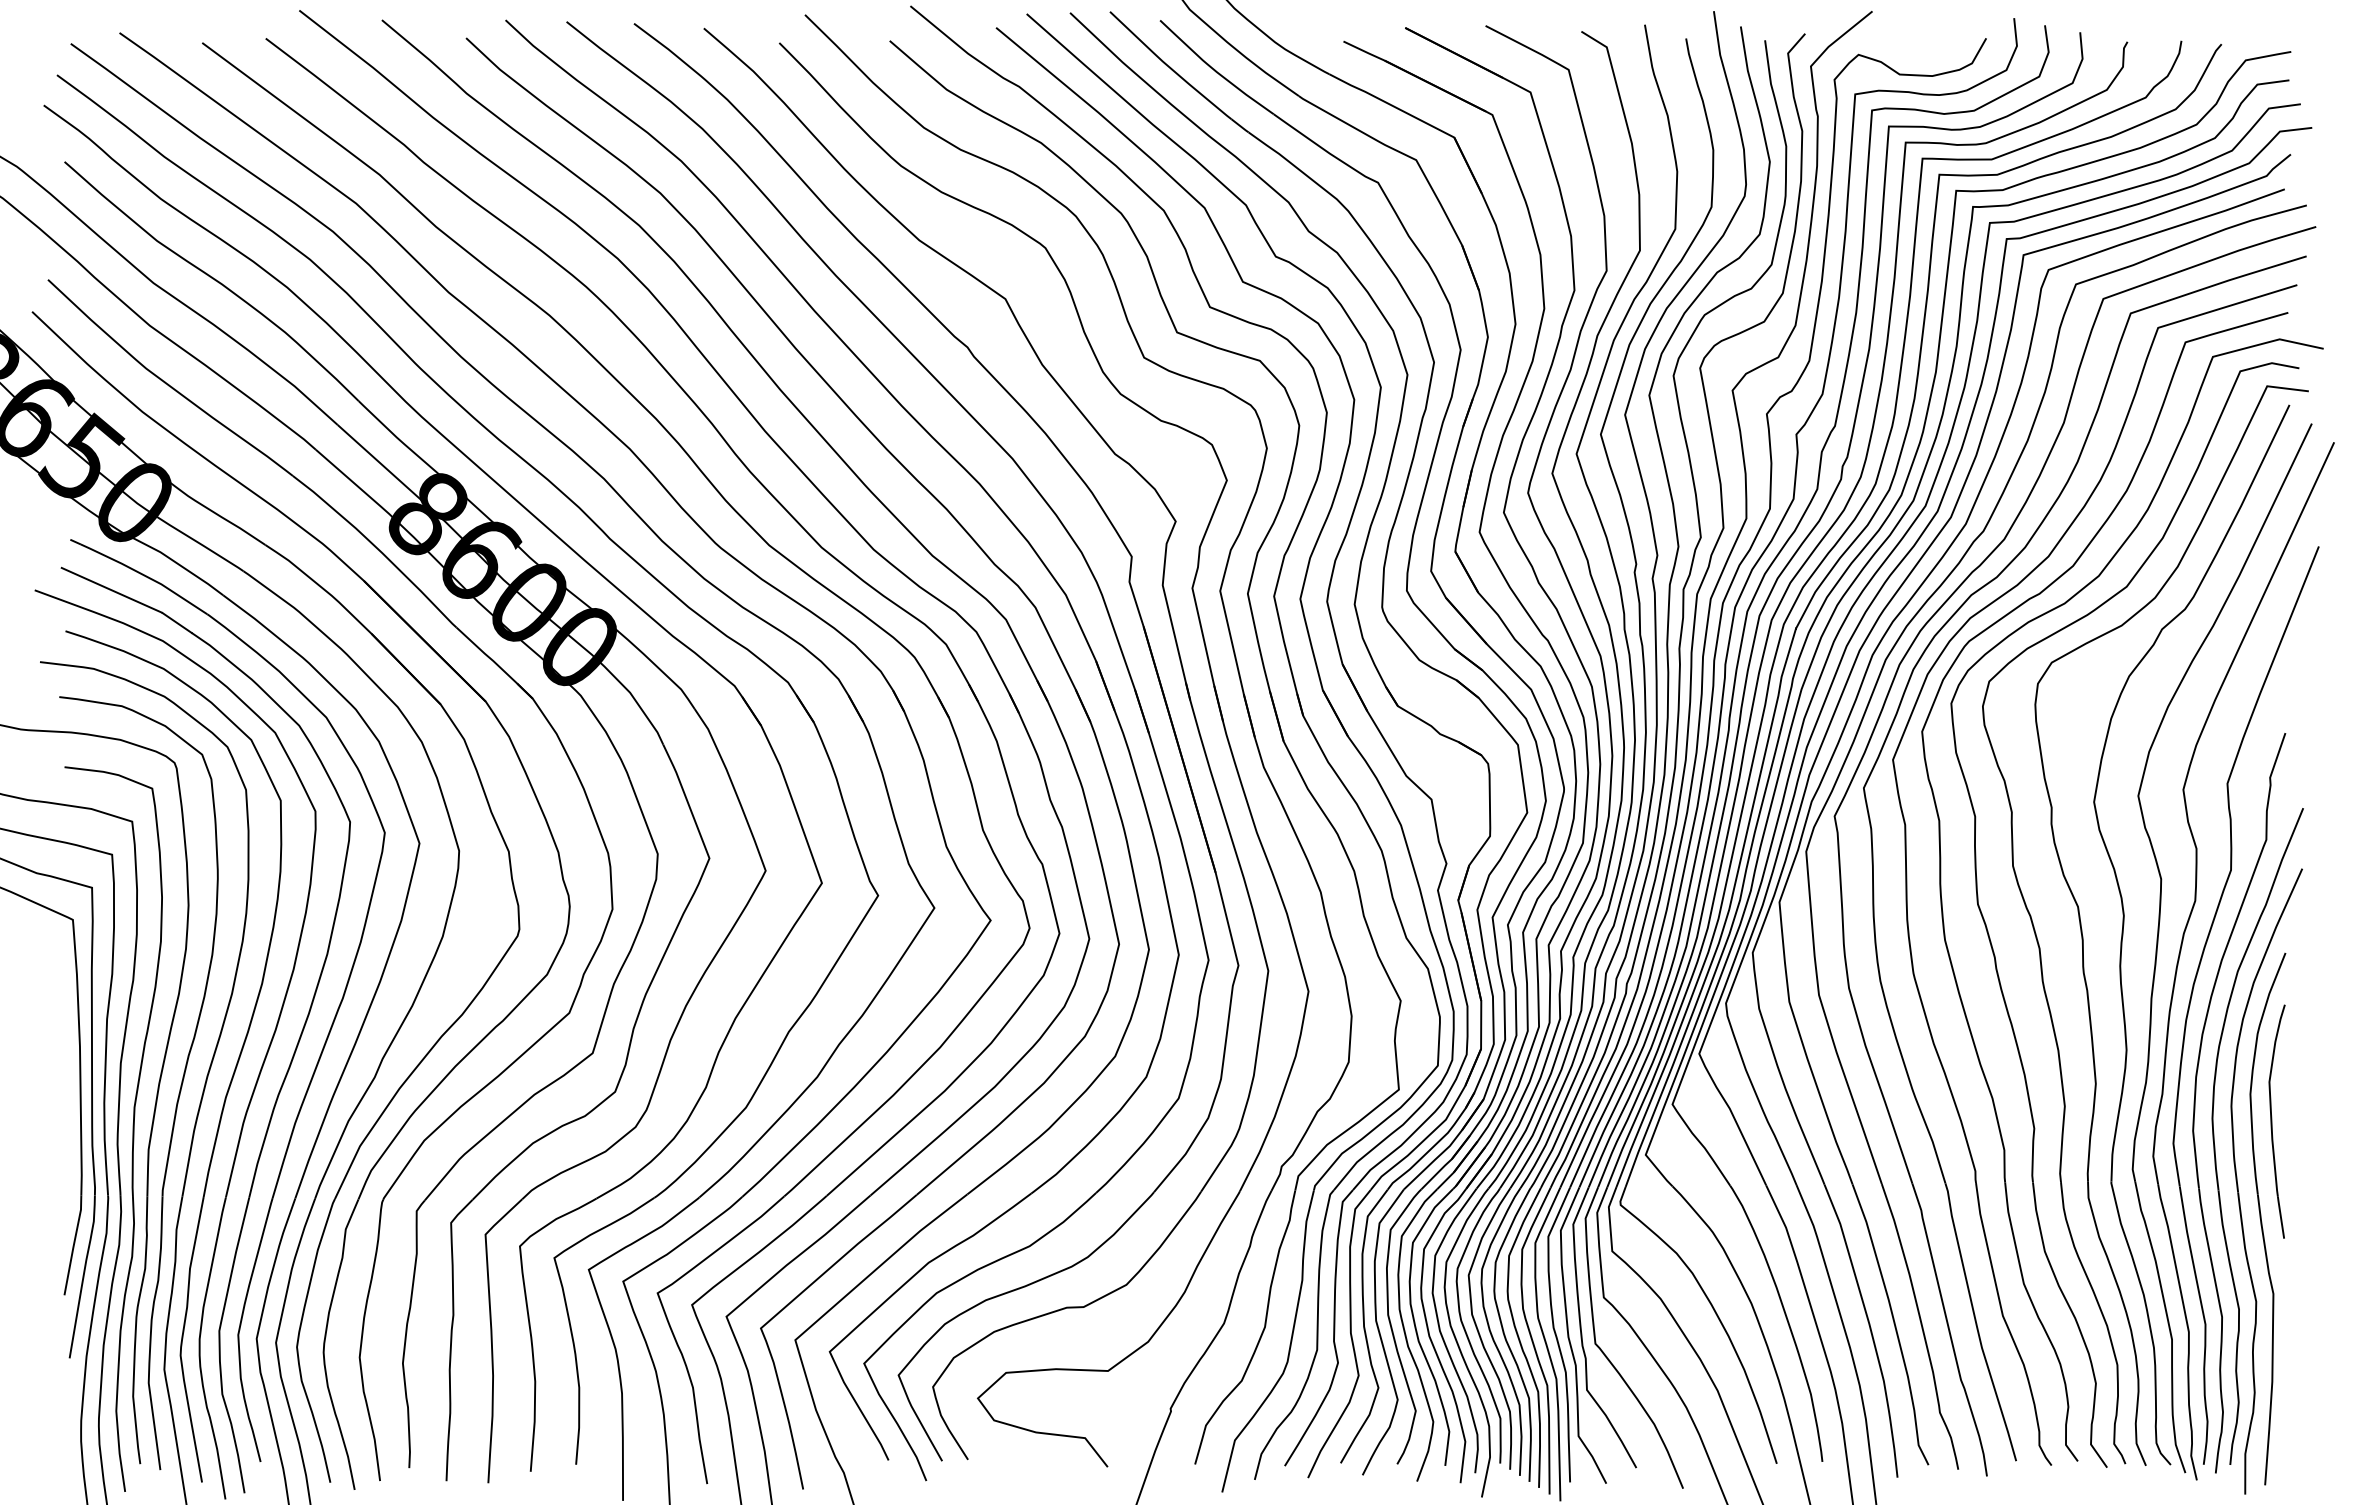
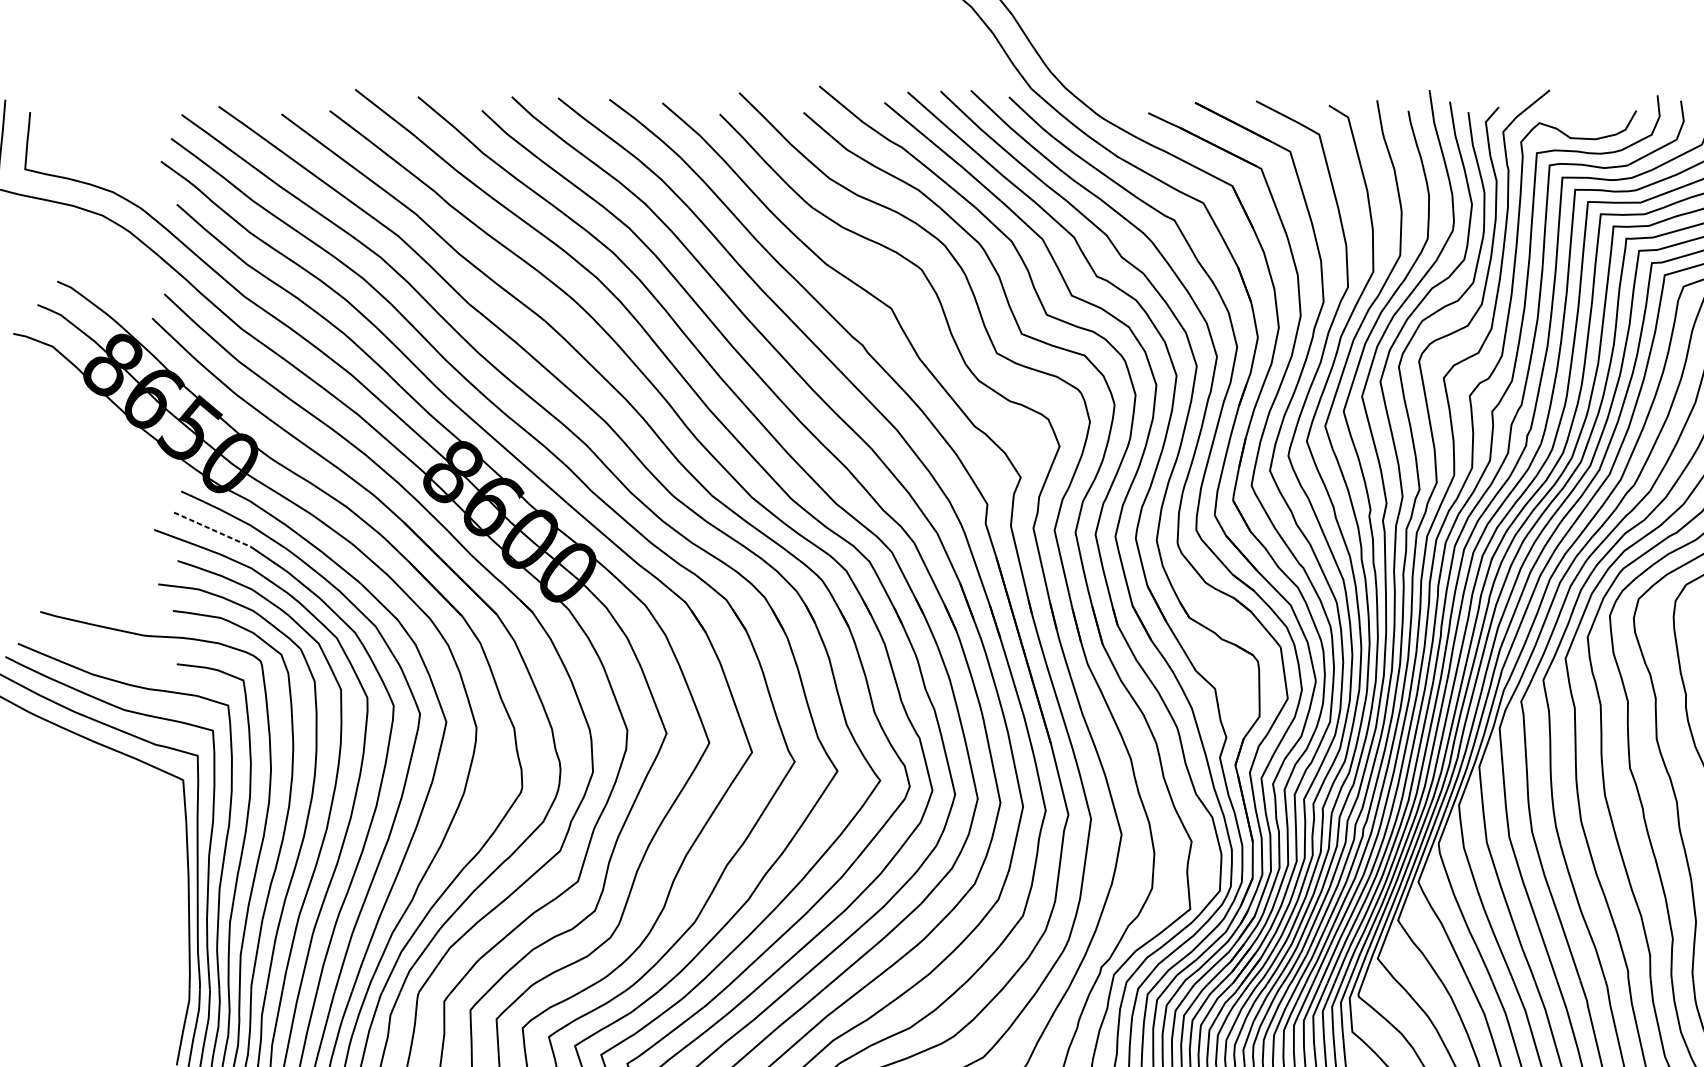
line: (112, 590) -> (213, 530), solid -> dashed

